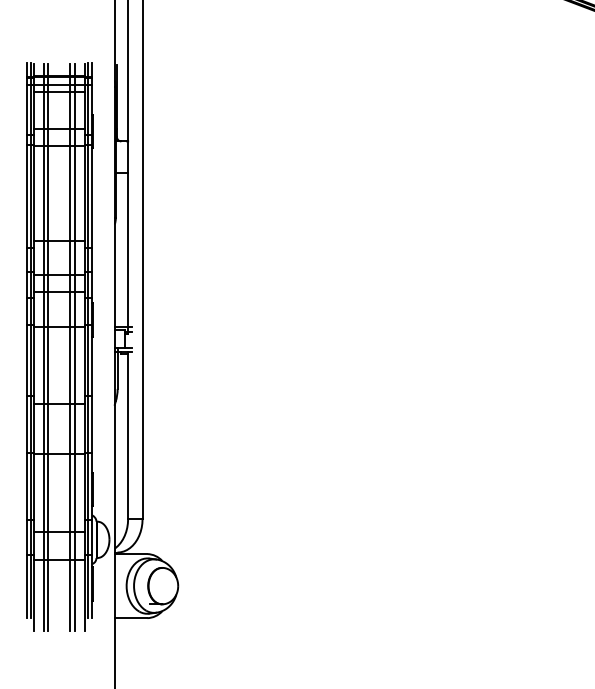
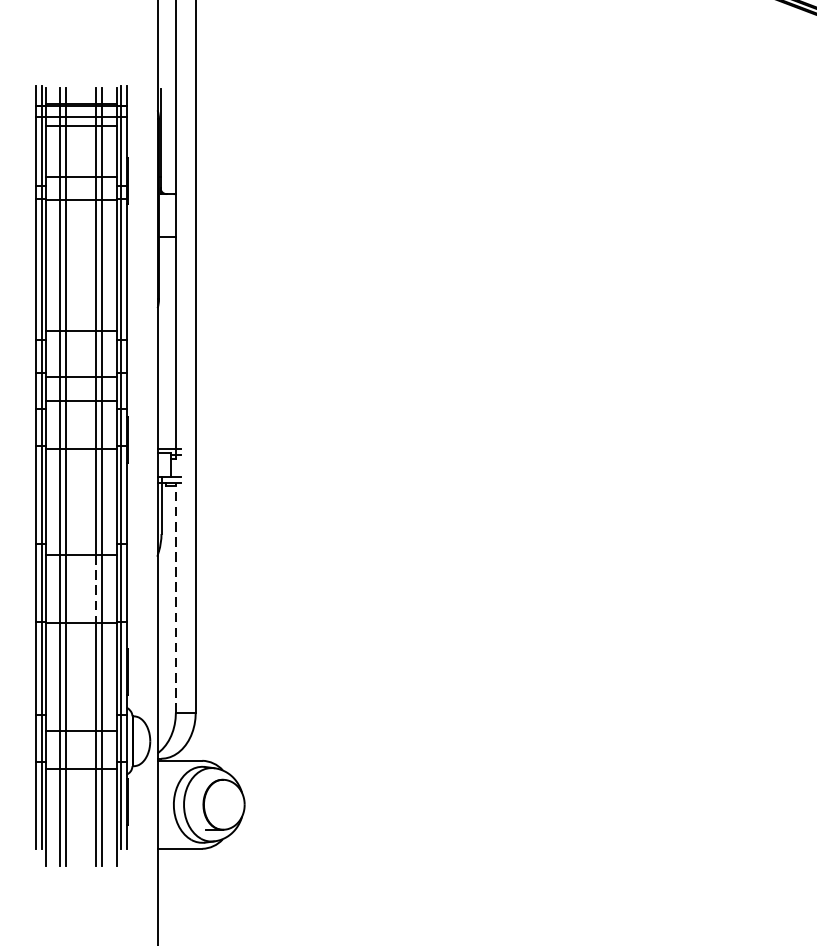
line: (70, 429) -> (96, 589), solid -> dashed
line: (128, 435) -> (176, 597), solid -> dashed

